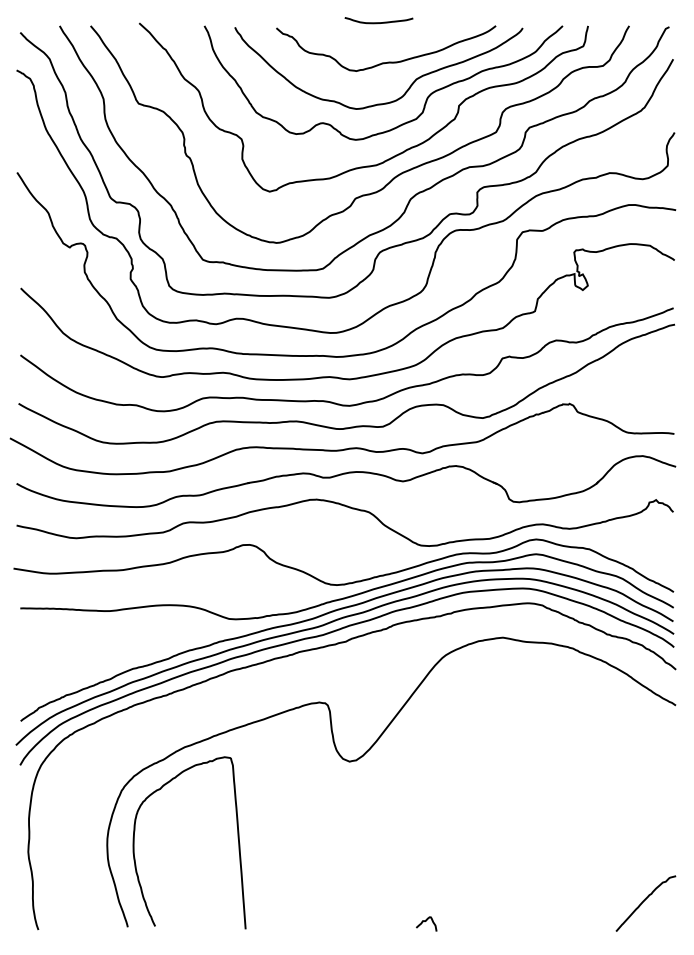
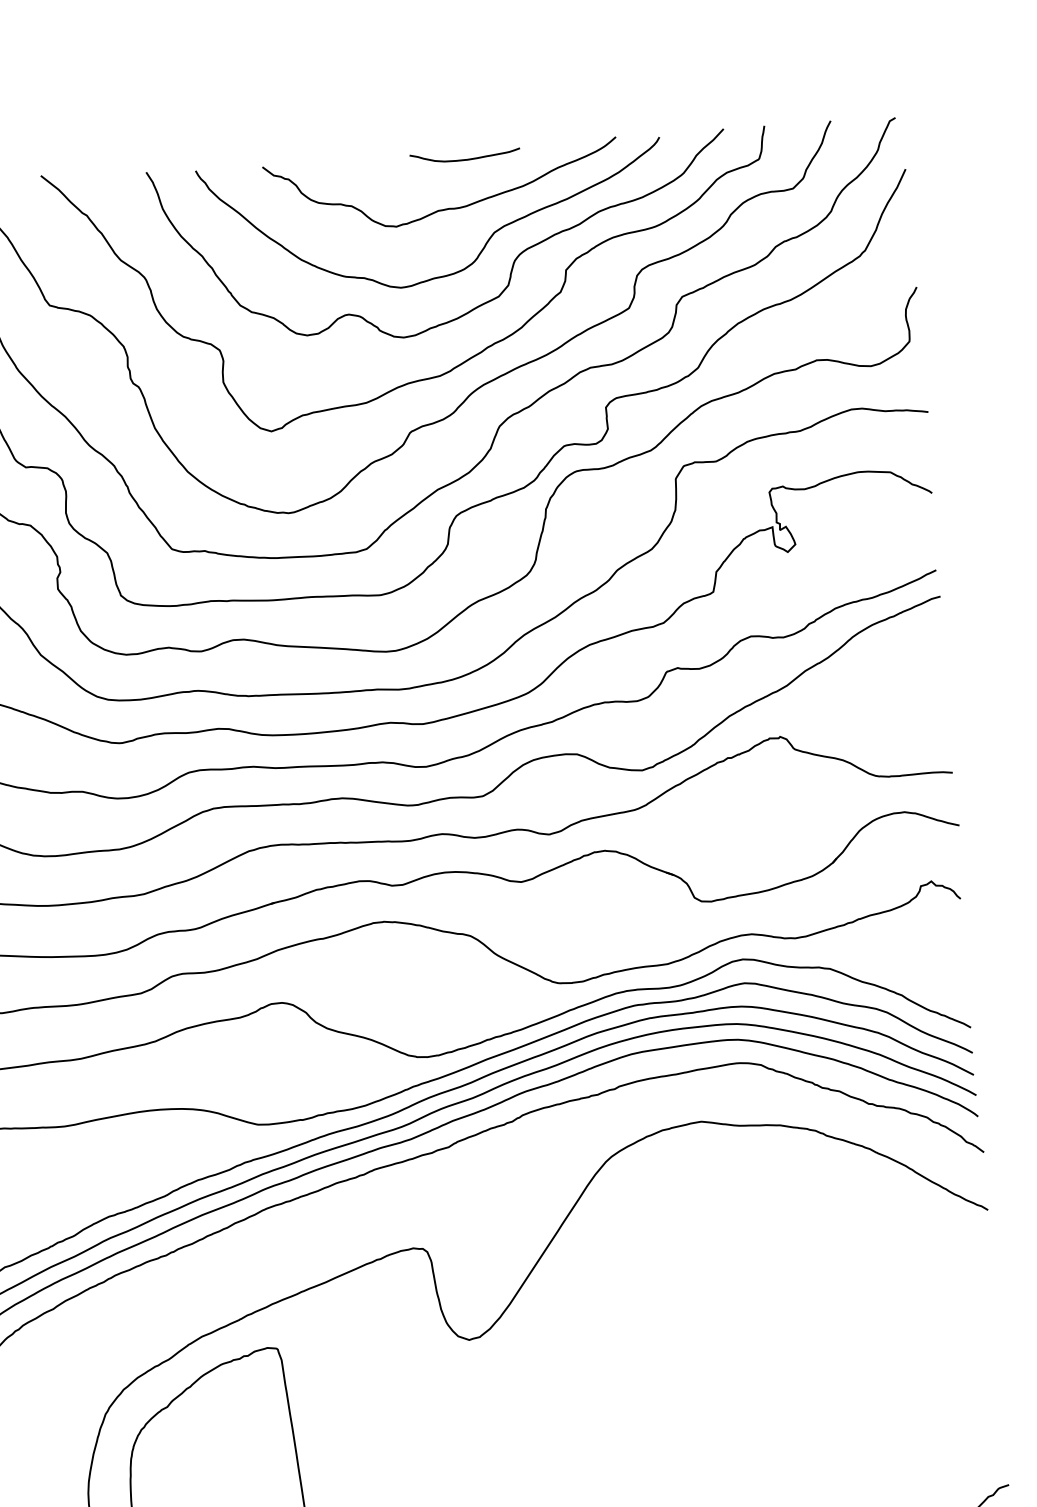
curve: (378, 22) -> (464, 159), moved

